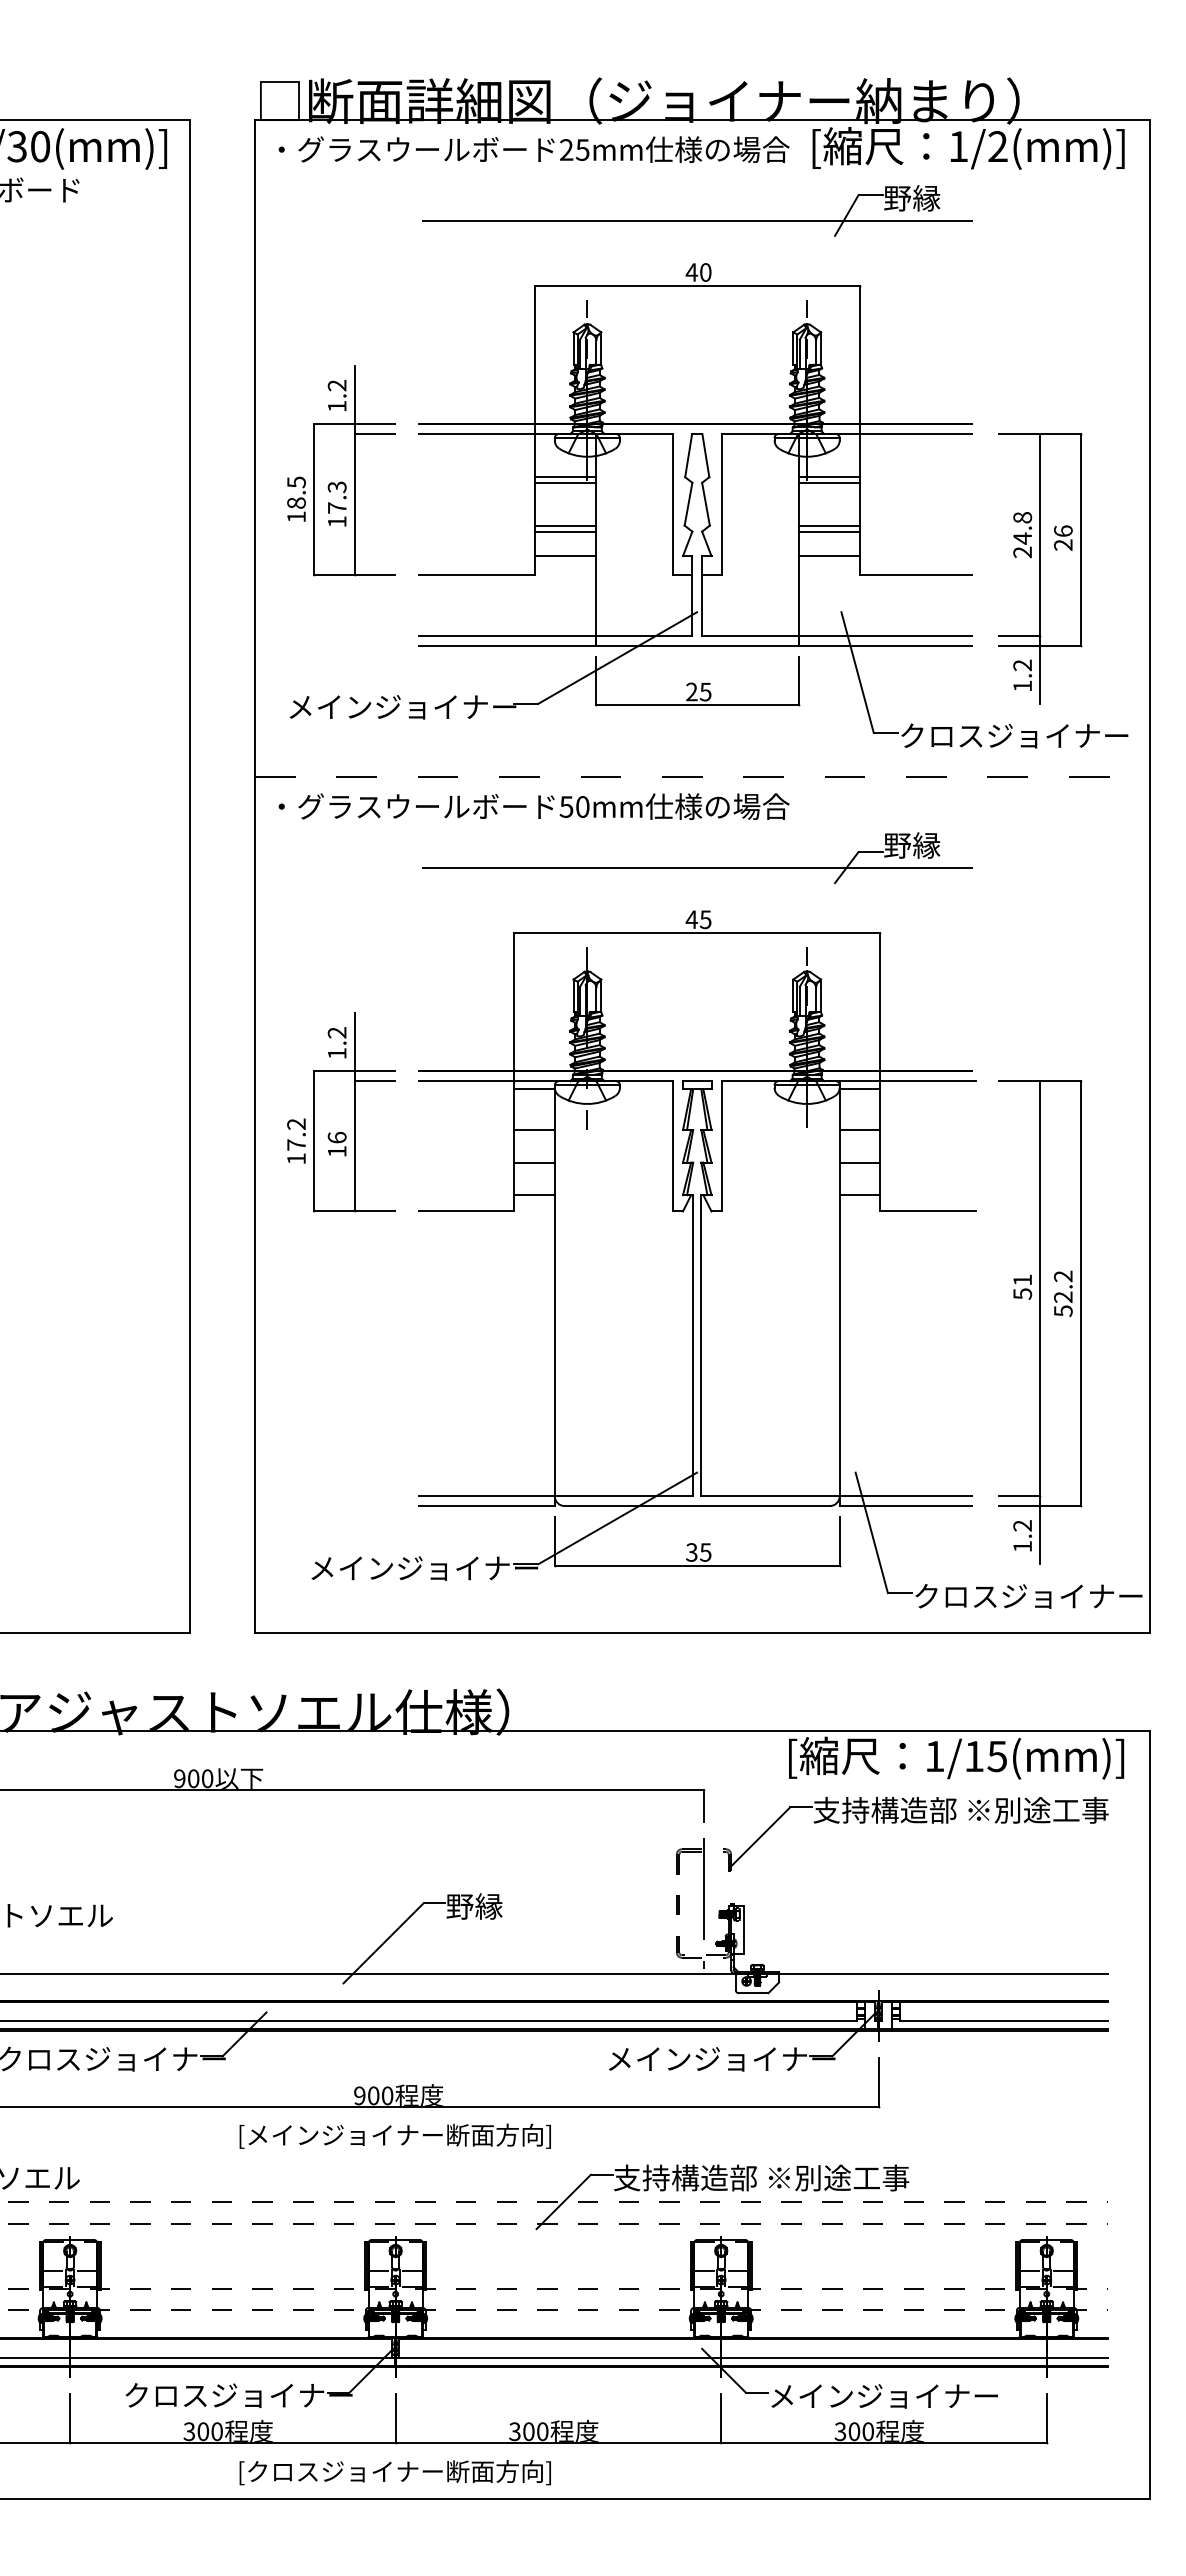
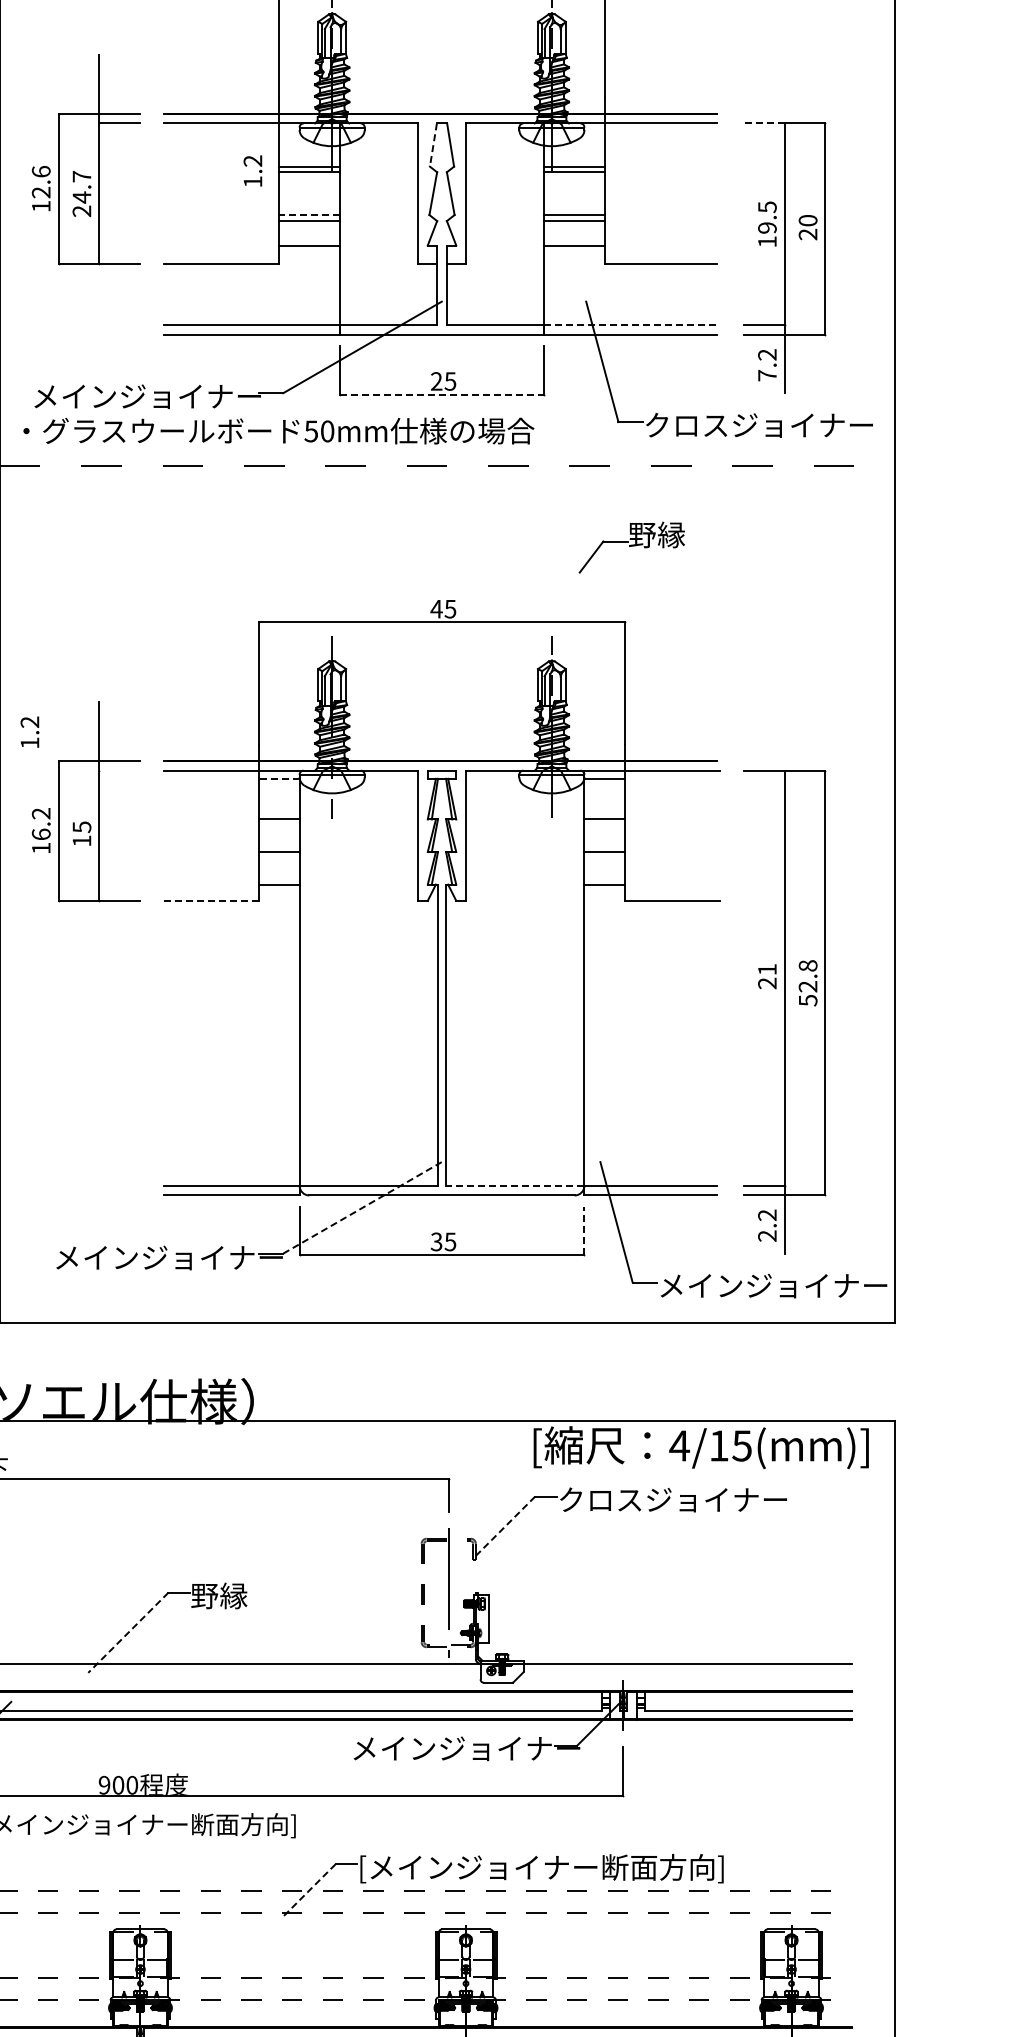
text: (336, 395) -> (252, 170), moved
line: (1019, 433) -> (764, 122), solid -> dashed
line: (688, 455) -> (433, 144), solid -> dashed
text: (296, 492) -> (41, 181), 18.5 -> 12.6
text: (336, 504) -> (81, 193), 17.3 -> 24.7
line: (565, 525) -> (310, 214), solid -> dashed
text: (1063, 530) -> (808, 219), 26 -> 20
text: (1022, 535) -> (767, 224), 24.8 -> 19.5
line: (885, 635) -> (630, 324), solid -> dashed
text: (1022, 685) -> (767, 374), 1.2 -> 7.2
line: (697, 705) -> (442, 394), solid -> dashed
text: (533, 806) -> (278, 430), moved
line: (696, 867) -> (441, 556), removed
text: (336, 1042) -> (29, 731), moved
line: (374, 1081) -> (119, 770), removed
line: (534, 1089) -> (279, 778), solid -> dashed
text: (336, 1137) -> (81, 826), 16 -> 15
text: (296, 1144) -> (41, 833), 17.2 -> 16.2
line: (466, 1211) -> (211, 900), solid -> dashed
text: (1063, 1276) -> (808, 965), 52.2 -> 52.8
text: (1022, 1293) -> (767, 982), 51 -> 21
line: (770, 1496) -> (515, 1185), solid -> dashed
line: (617, 1518) -> (362, 1207), solid -> dashed
line: (839, 1541) -> (584, 1230), solid -> dashed
text: (1022, 1546) -> (767, 1235), 1.2 -> 2.2
text: (956, 1596) -> (701, 1285), クロスジョイナー -> メインジョイナー
text: (934, 1756) -> (679, 1445), 1/15(mm)] -> 4/15(mm)]
text: (960, 1810) -> (705, 1499), 支持構造部 ※別途工事 -> クロスジョイナー
line: (759, 1837) -> (504, 1526), solid -> dashed
line: (383, 1943) -> (128, 1632), solid -> dashed
text: (796, 2178) -> (541, 1867), 支持構造部 ※別途工事 -> [メインジョイナー断面方向]
line: (563, 2202) -> (308, 1891), solid -> dashed

